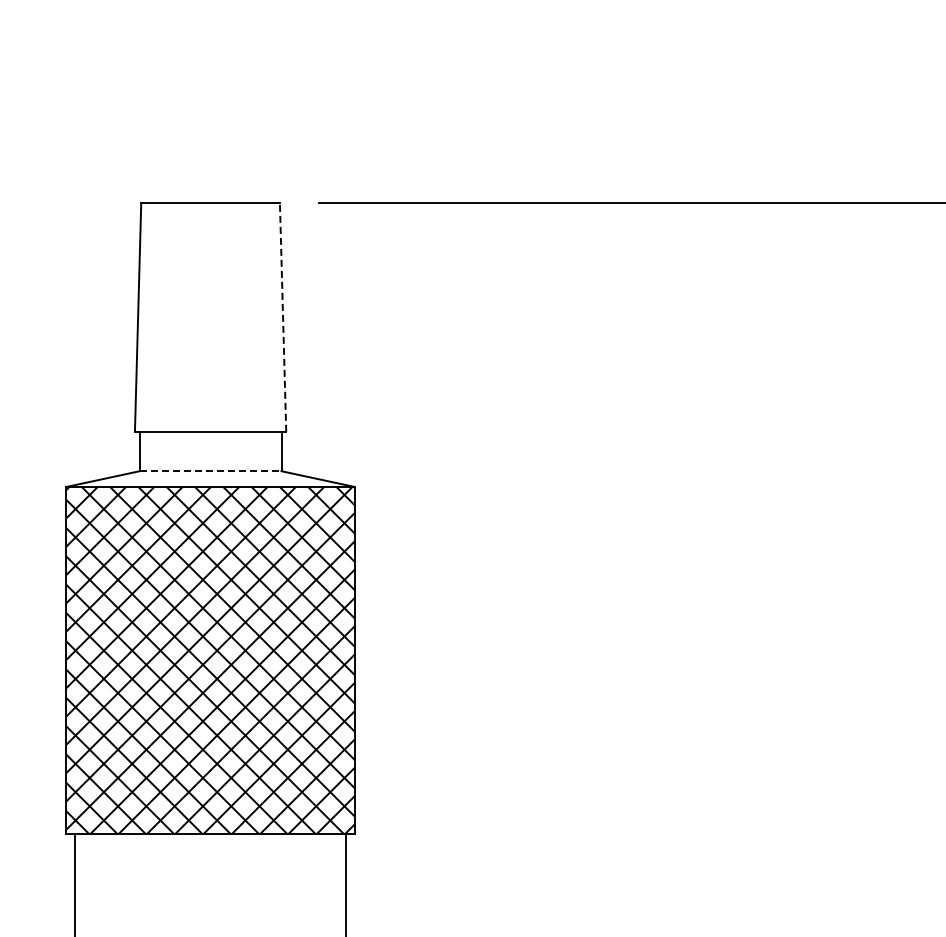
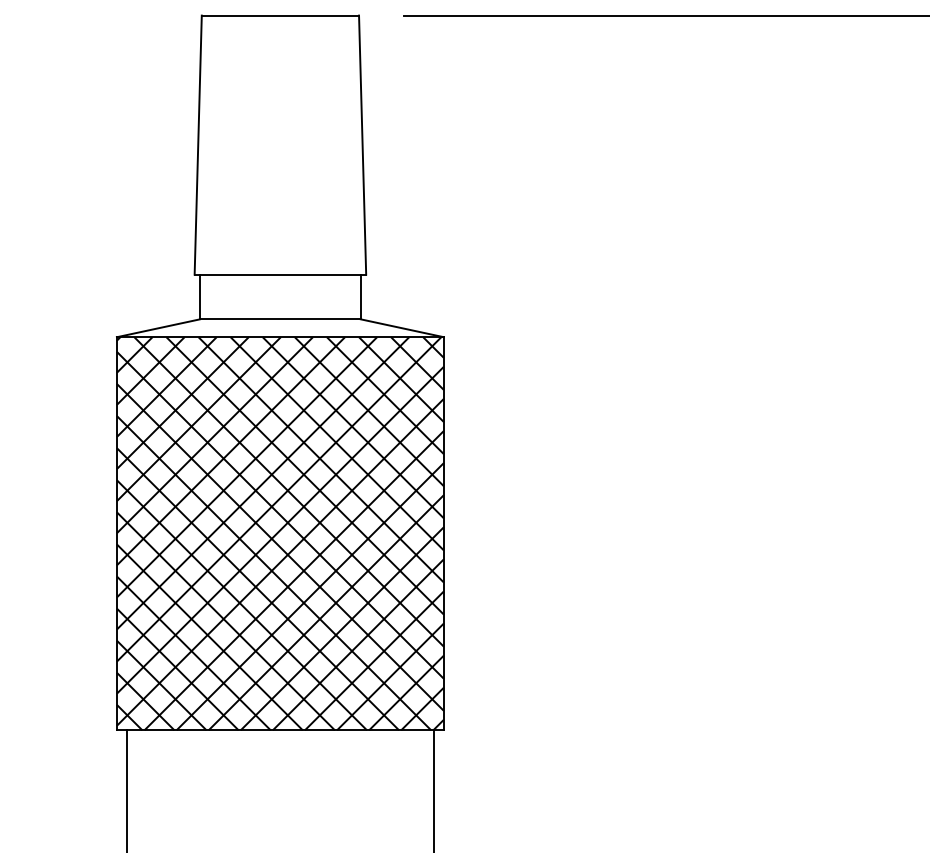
line: (283, 317) -> (363, 145), dashed -> solid
line: (210, 471) -> (280, 319), dashed -> solid

